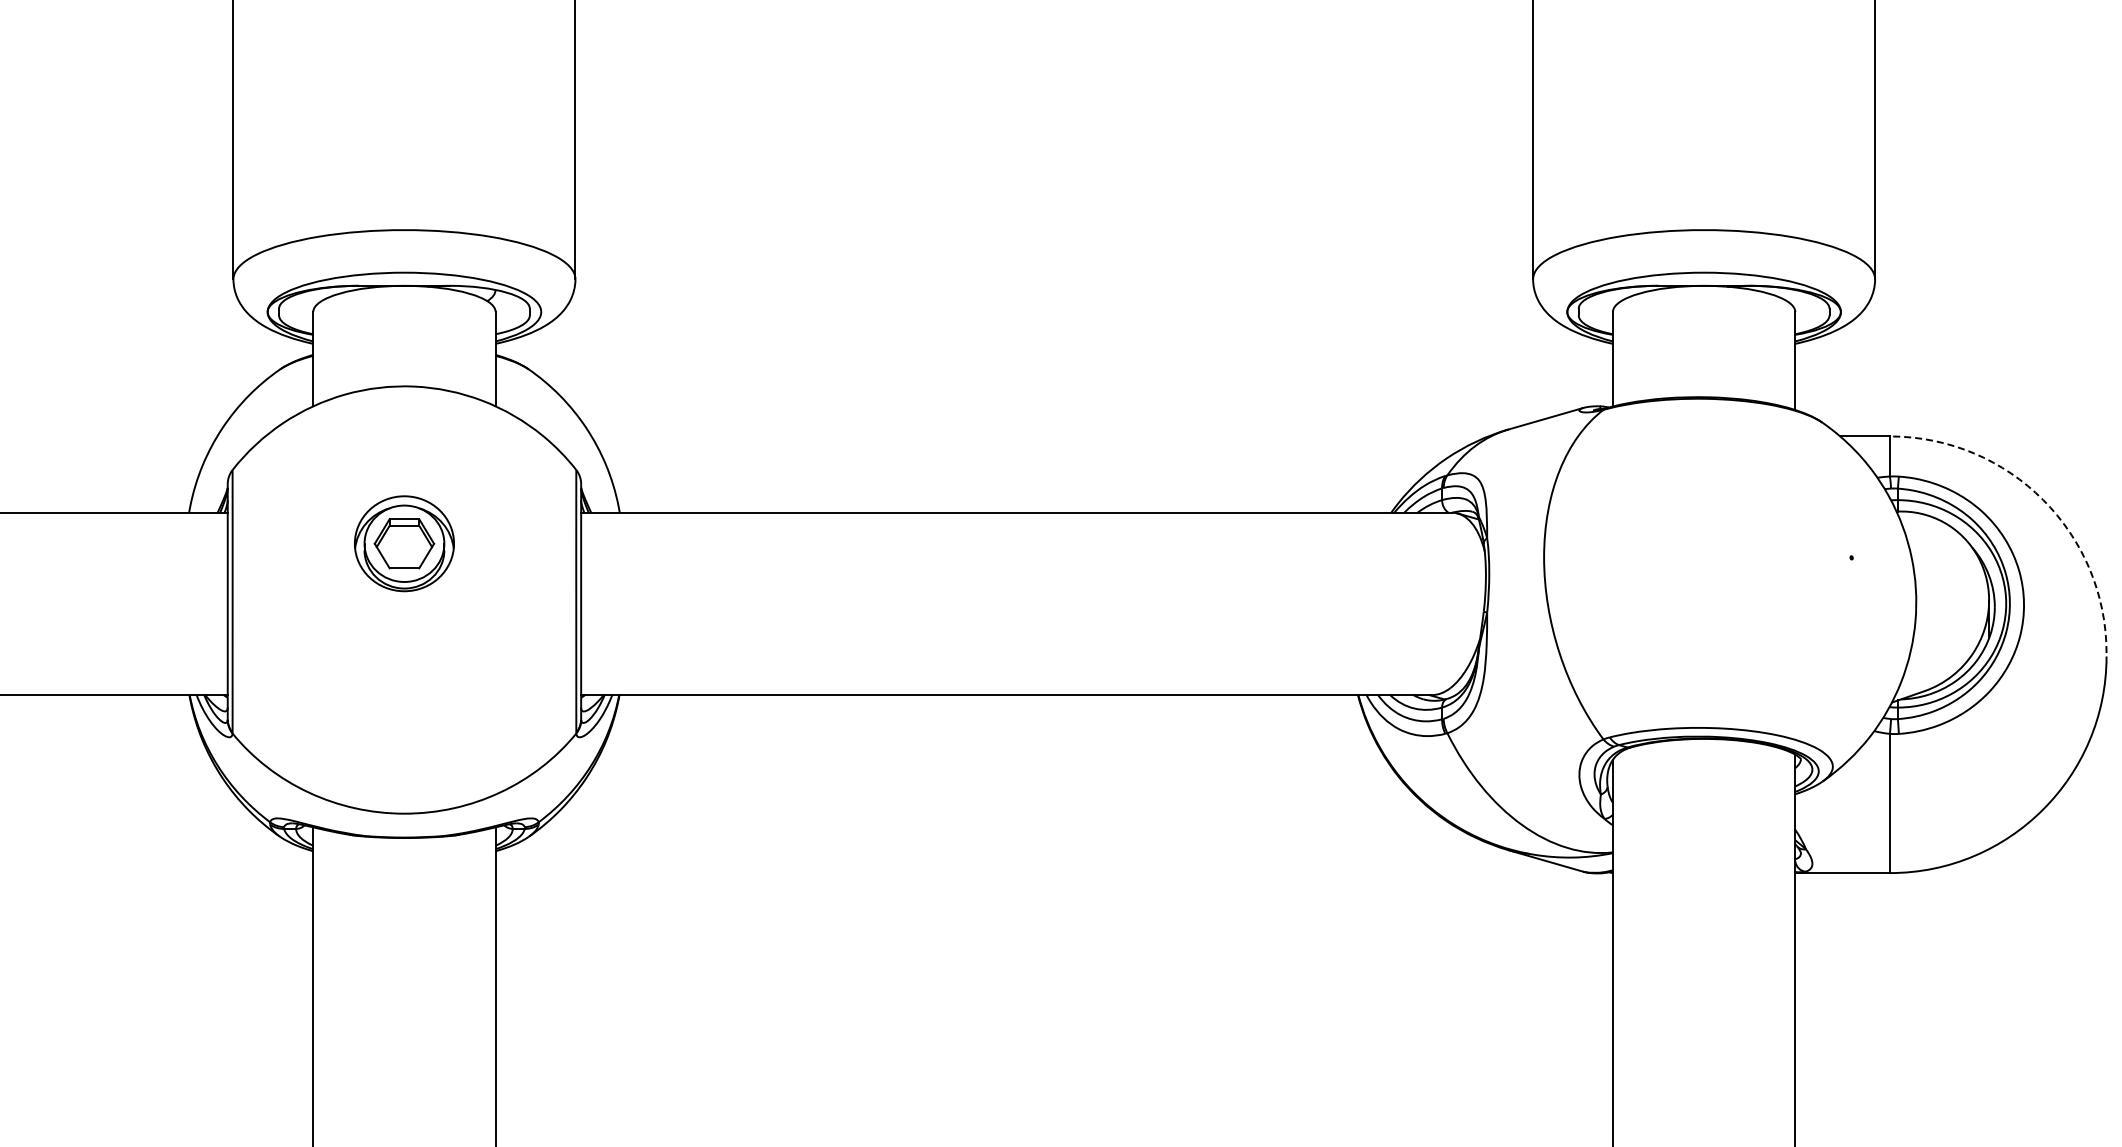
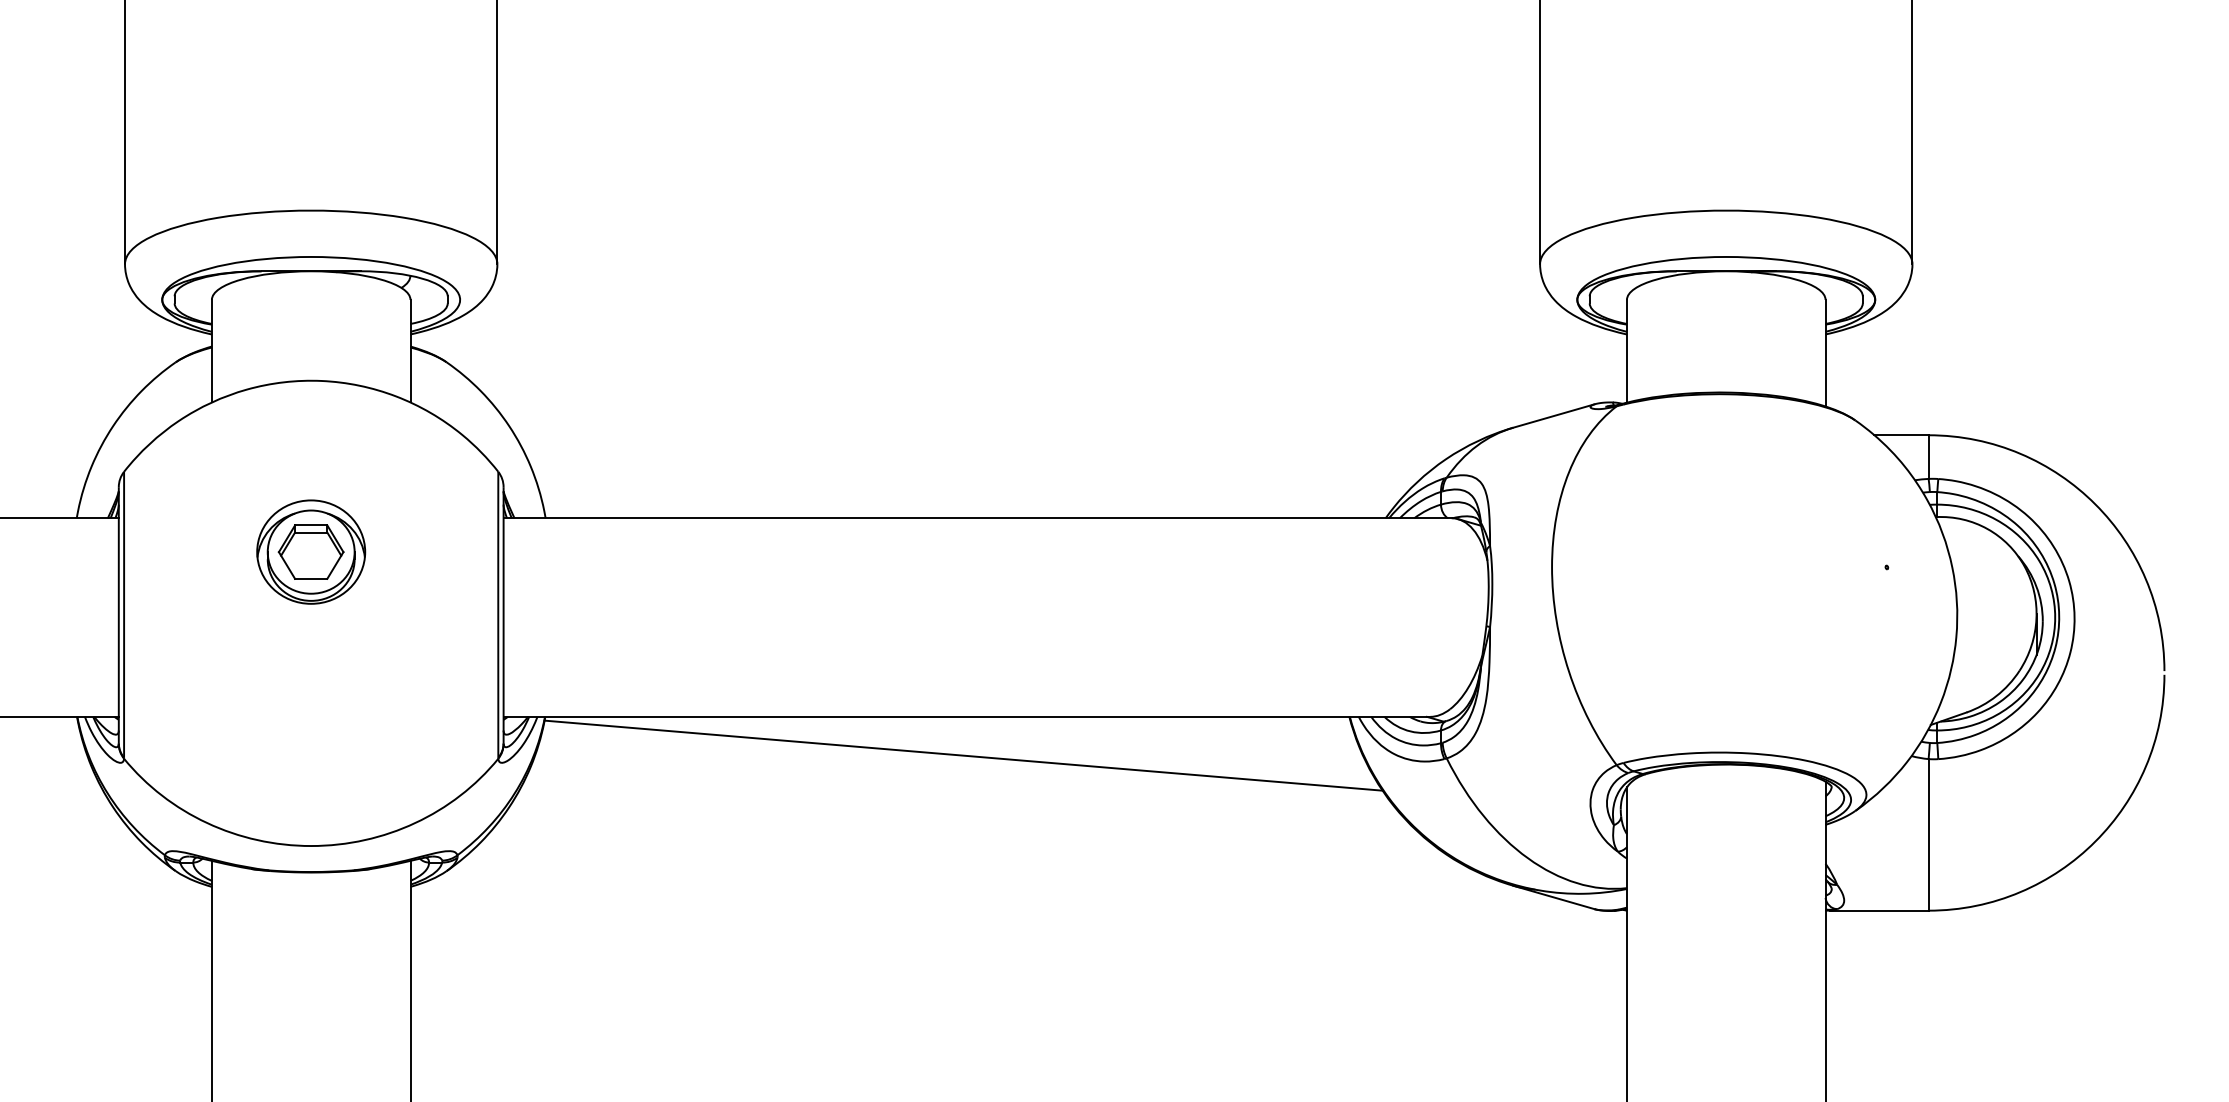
arc: (2043, 499) -> (2095, 503), dashed -> solid
line: (1003, 730) -> (963, 755), added

